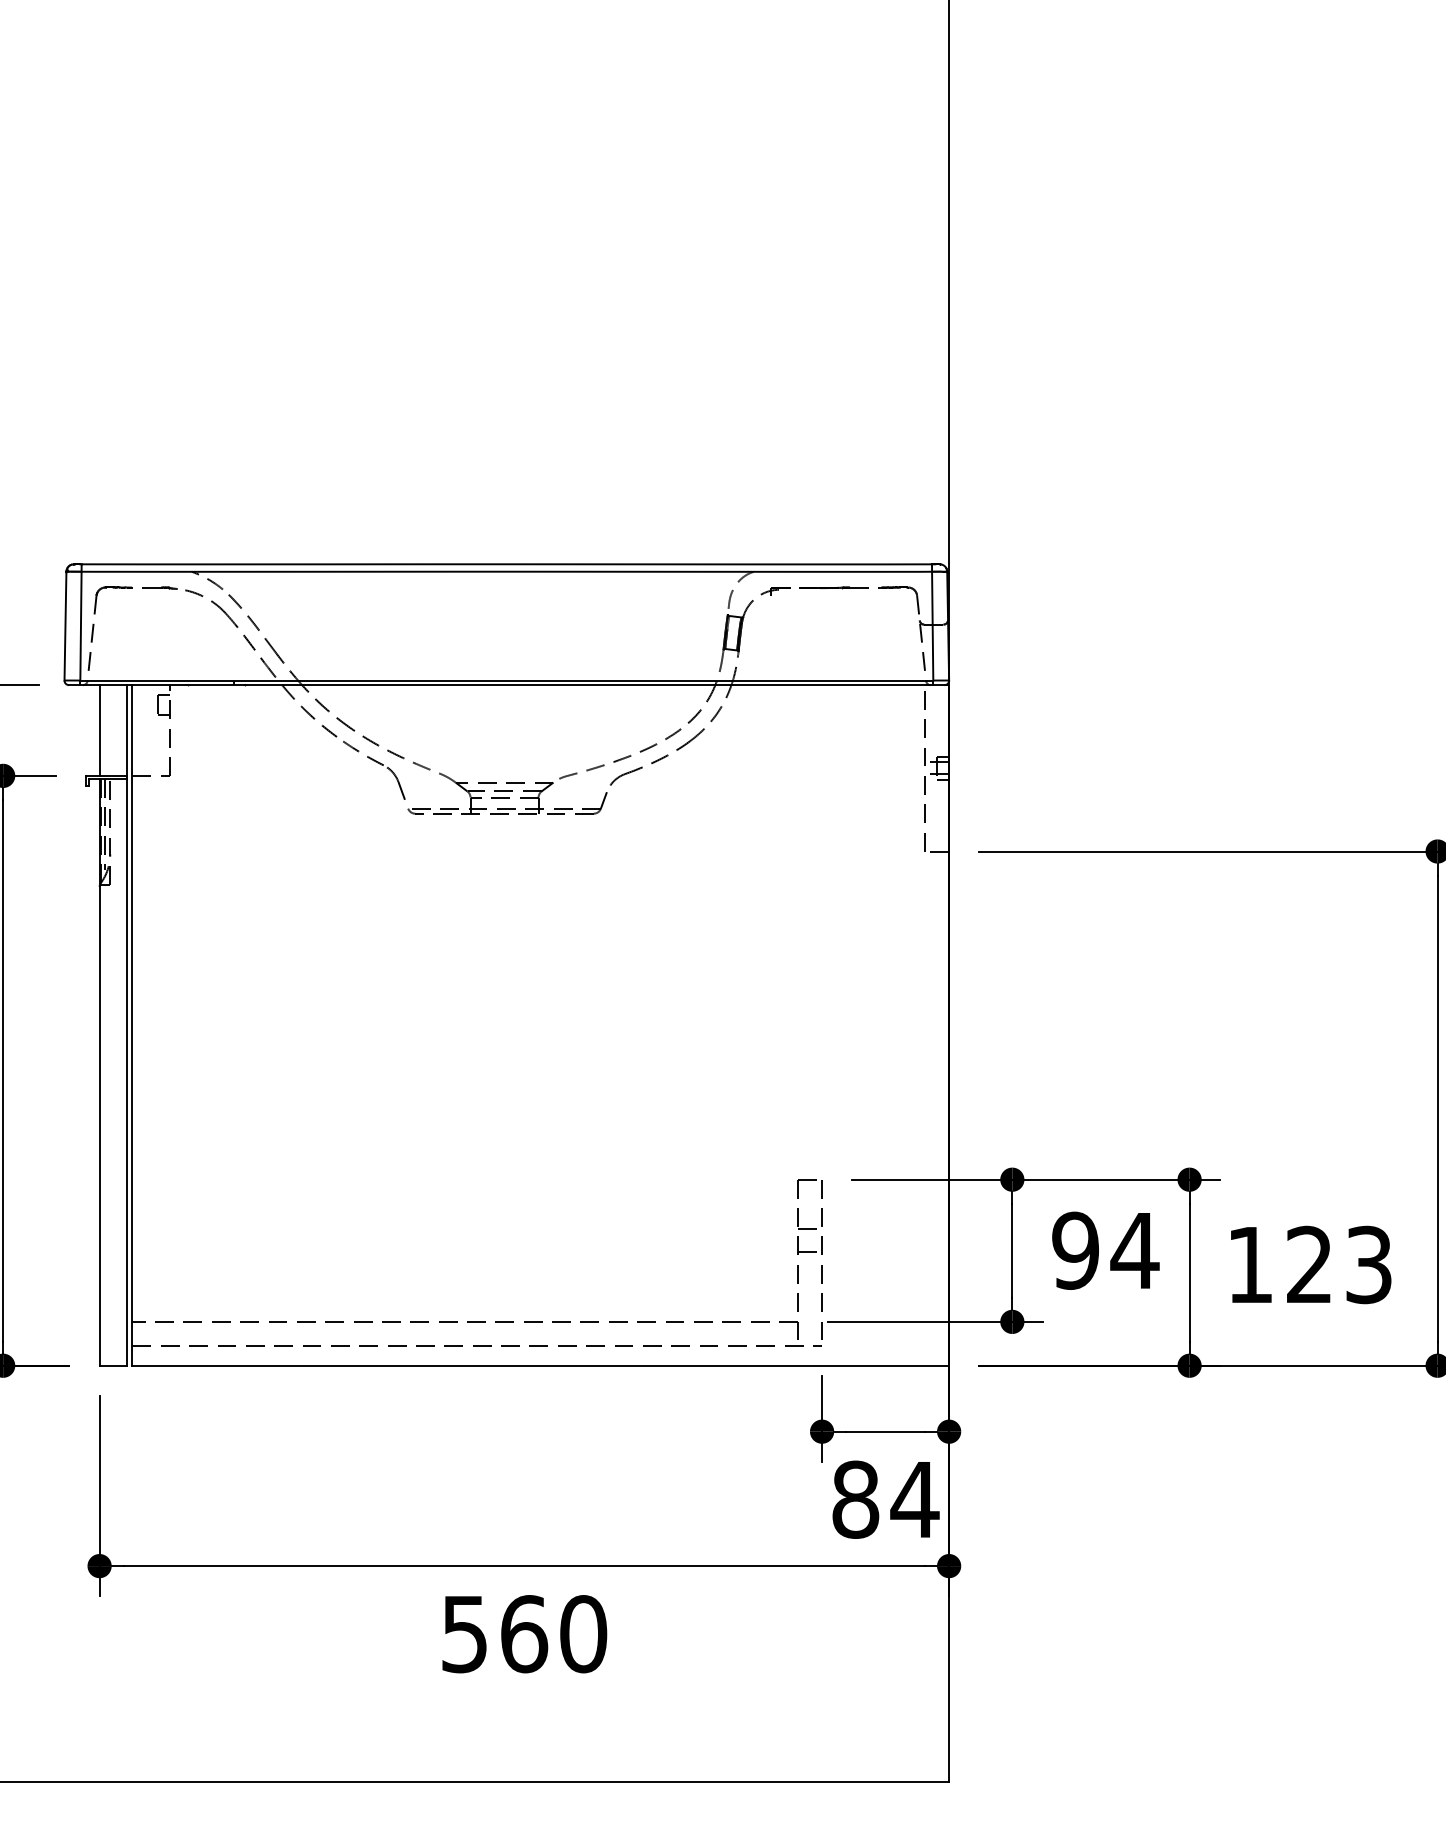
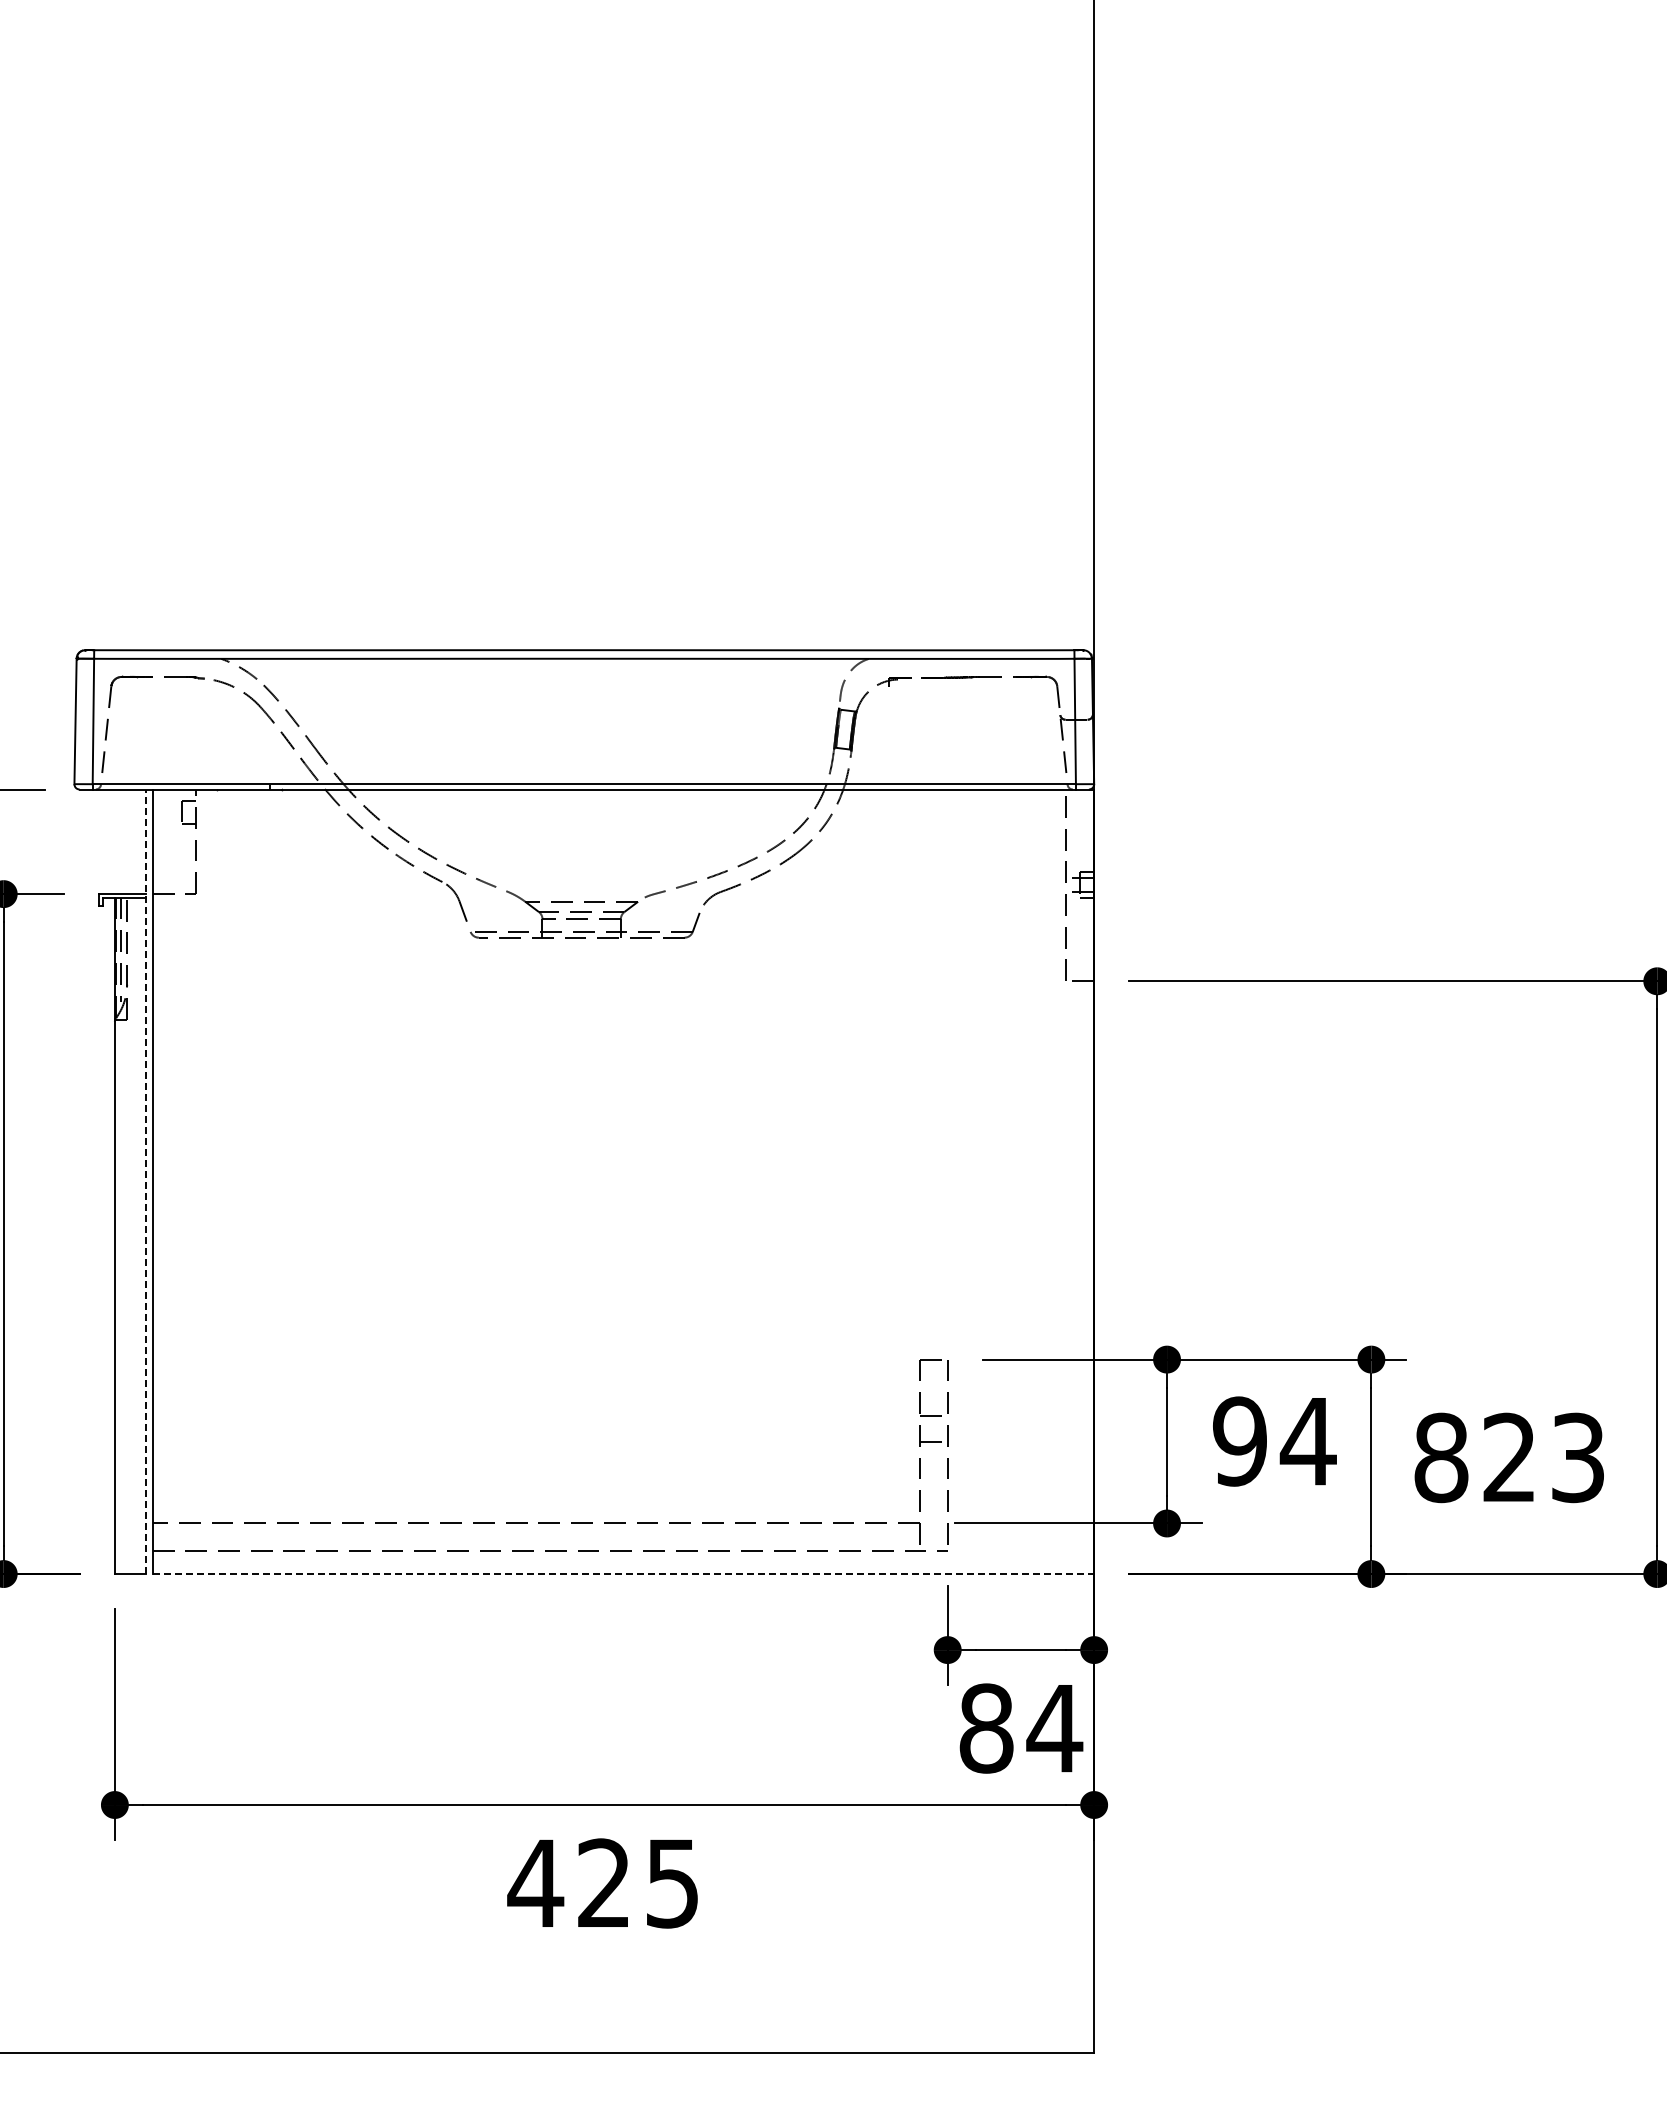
line: (99, 730) -> (114, 841), removed
line: (127, 1025) -> (146, 1181), solid -> dashed
text: (1250, 1264) -> (1441, 1457), 123 -> 823
line: (540, 1366) -> (623, 1574), solid -> dashed
text: (523, 1634) -> (603, 1883), 560 -> 425

